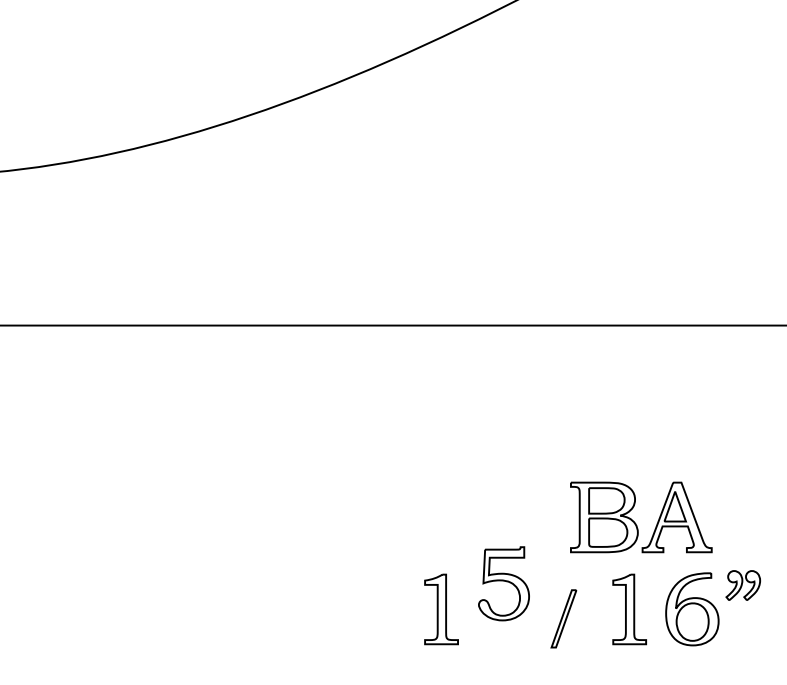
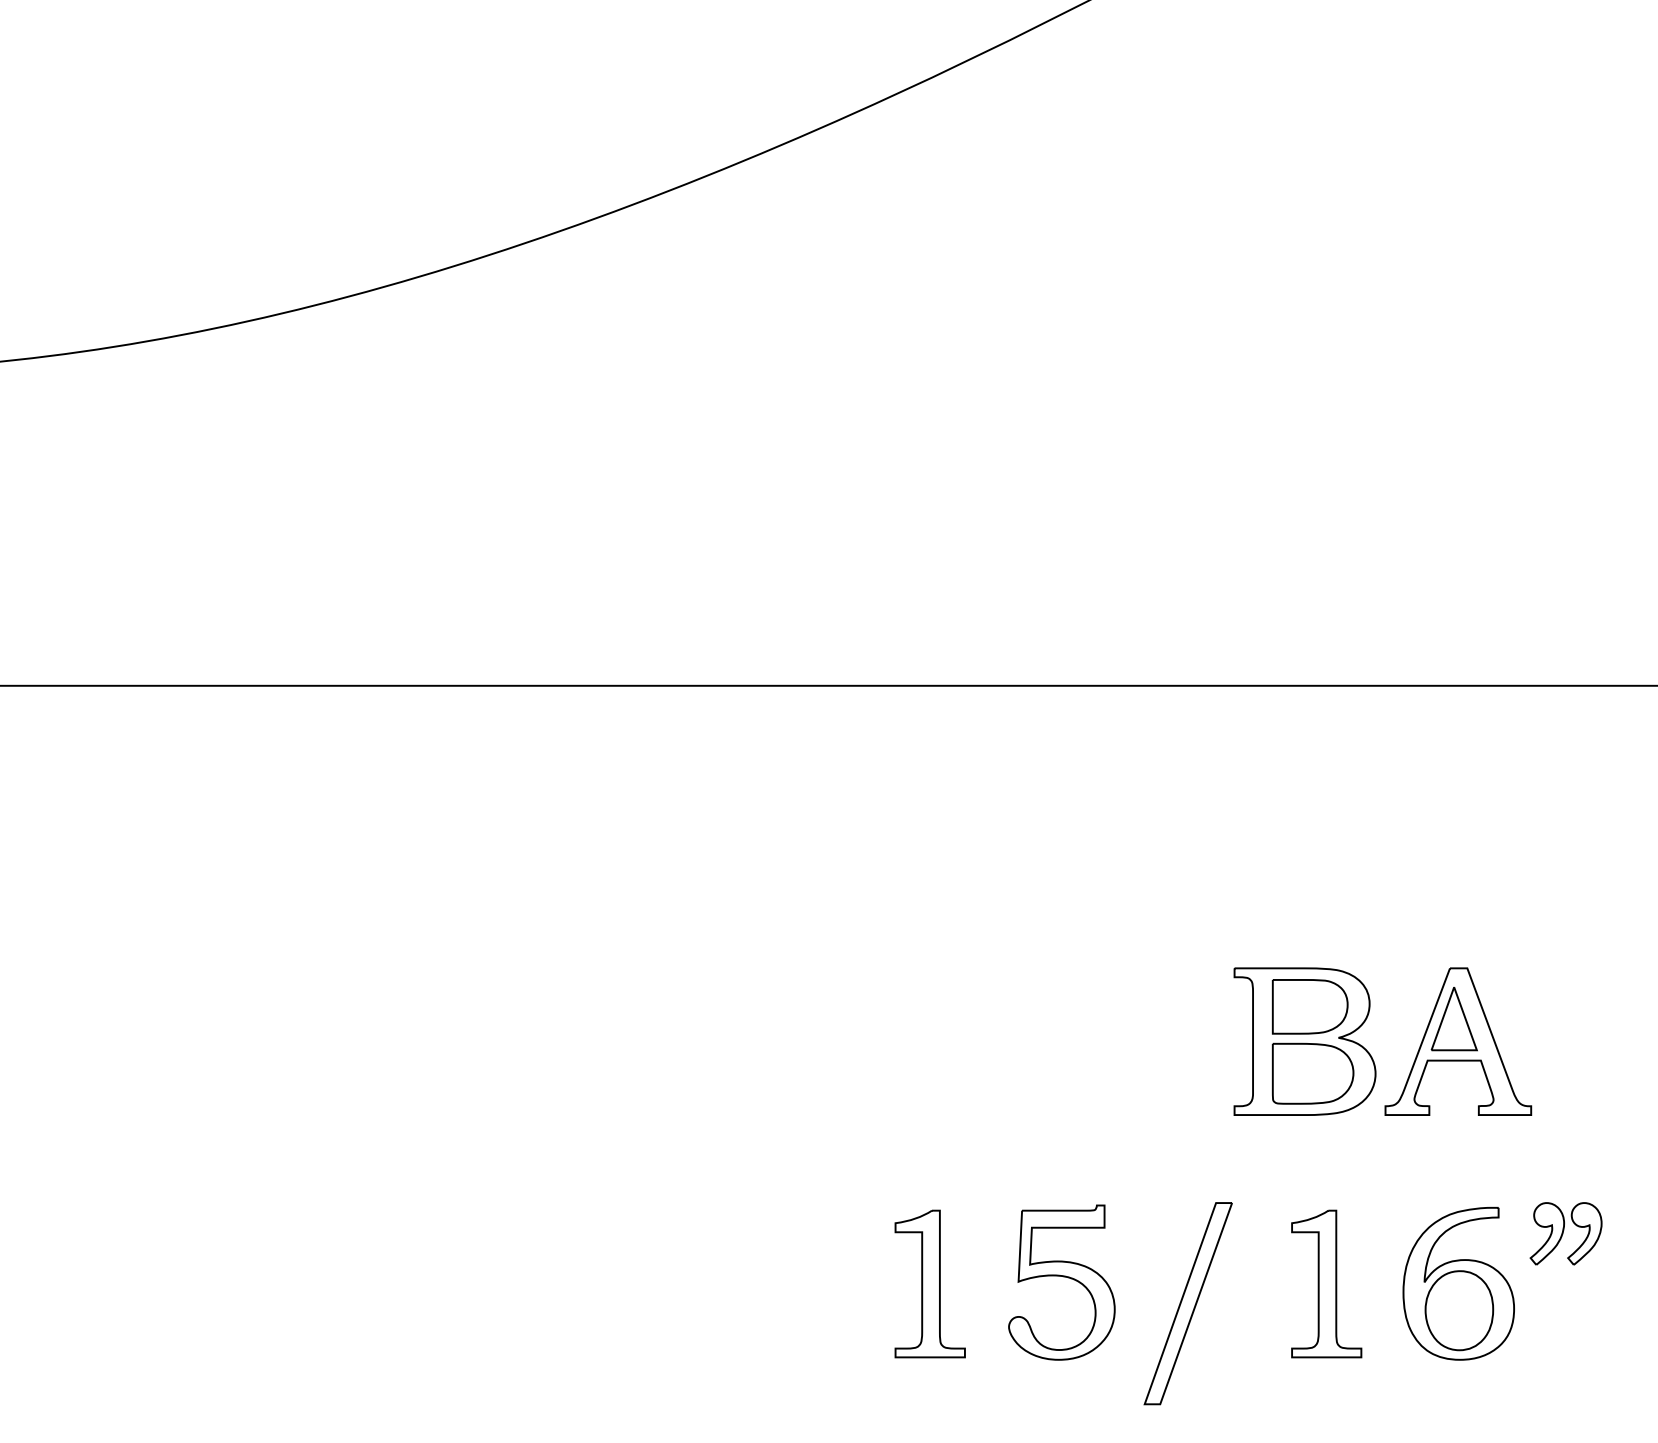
part: (635, 522) -> (1370, 1052), moved
part: (503, 583) -> (1060, 1282), moved
part: (563, 618) -> (1187, 1303), size x1.67

